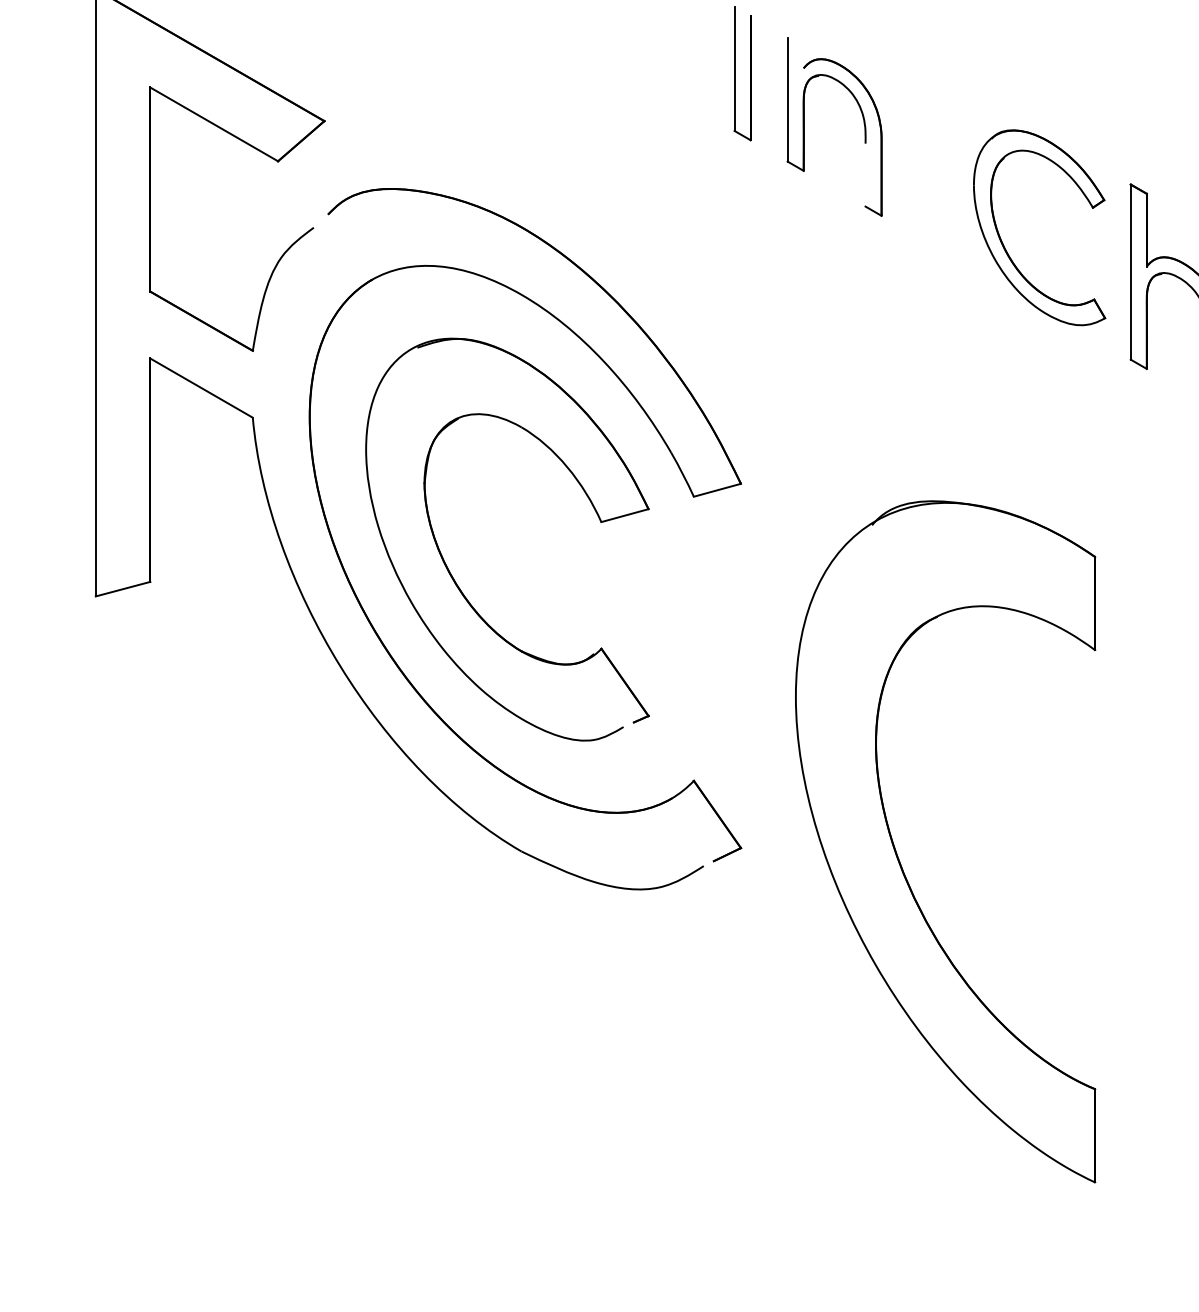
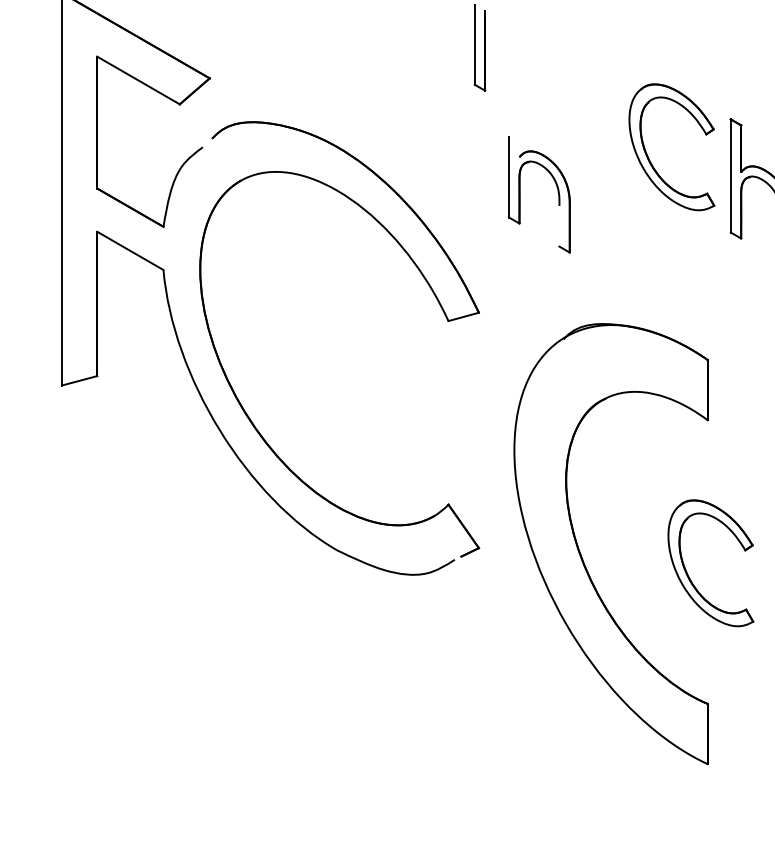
part: (862, 122) -> (557, 192), moved
part: (449, 568) -> (290, 367), removed
part: (1065, 888) -> (688, 574), added

